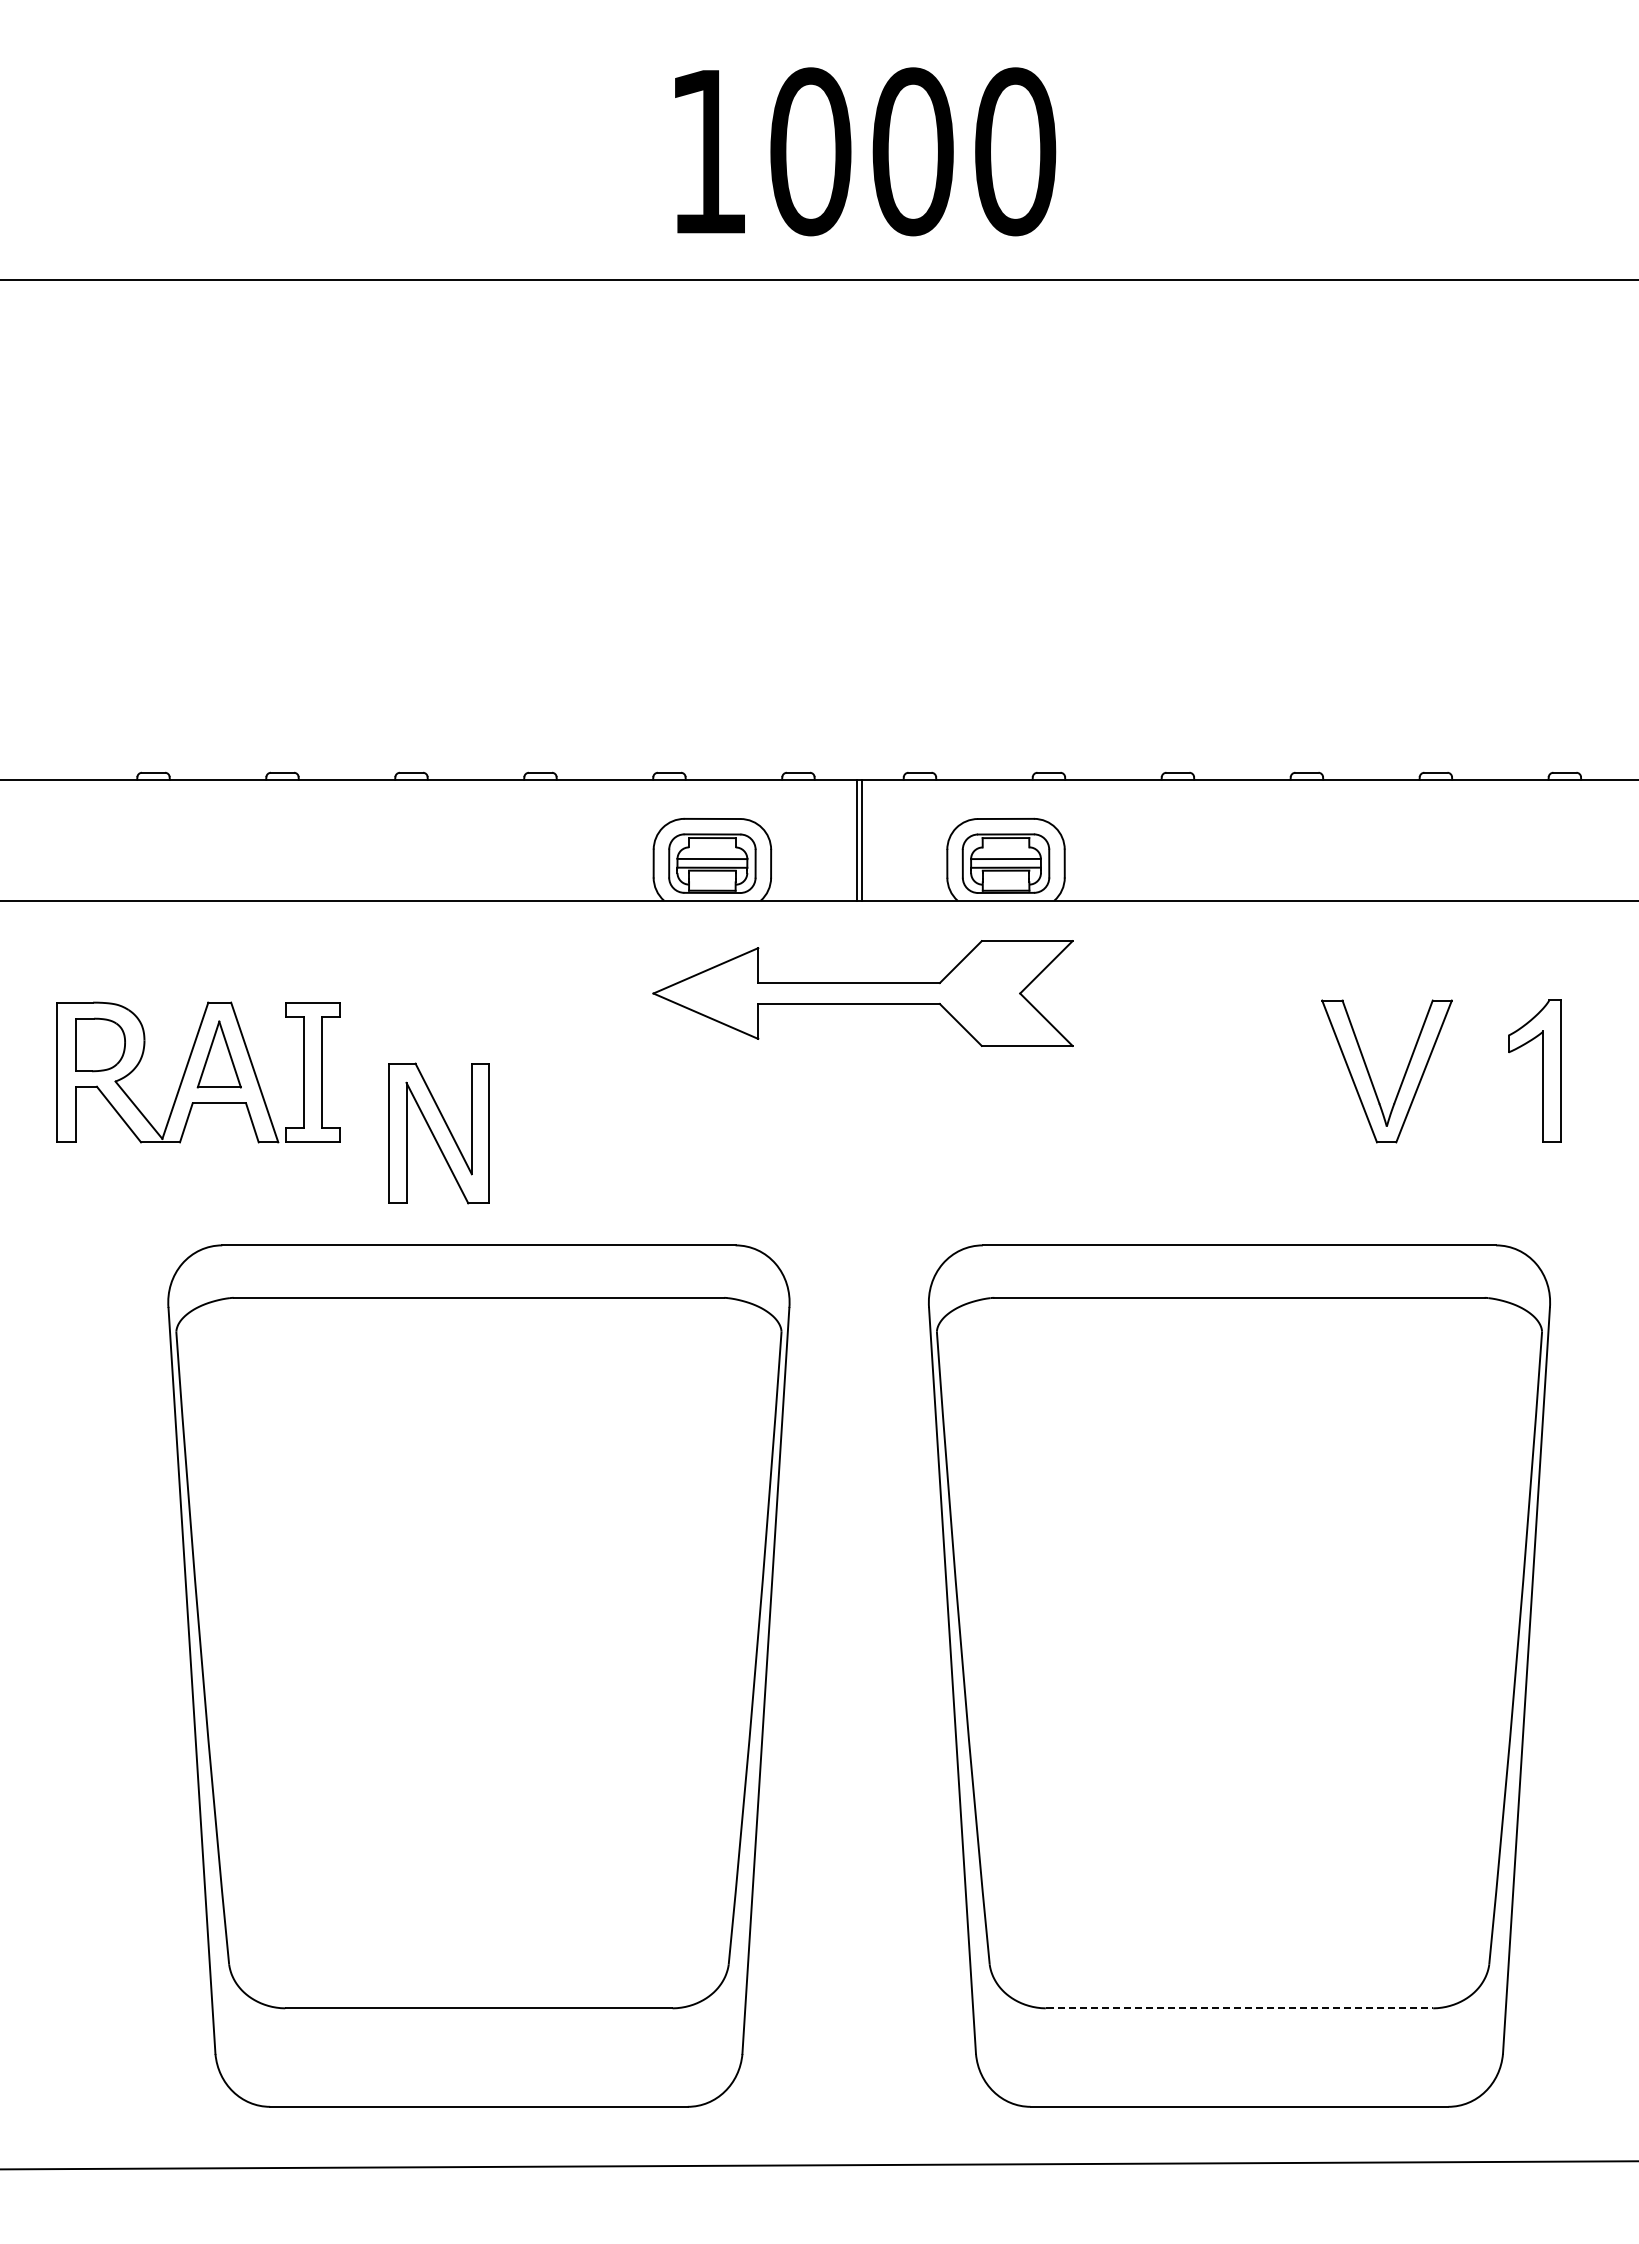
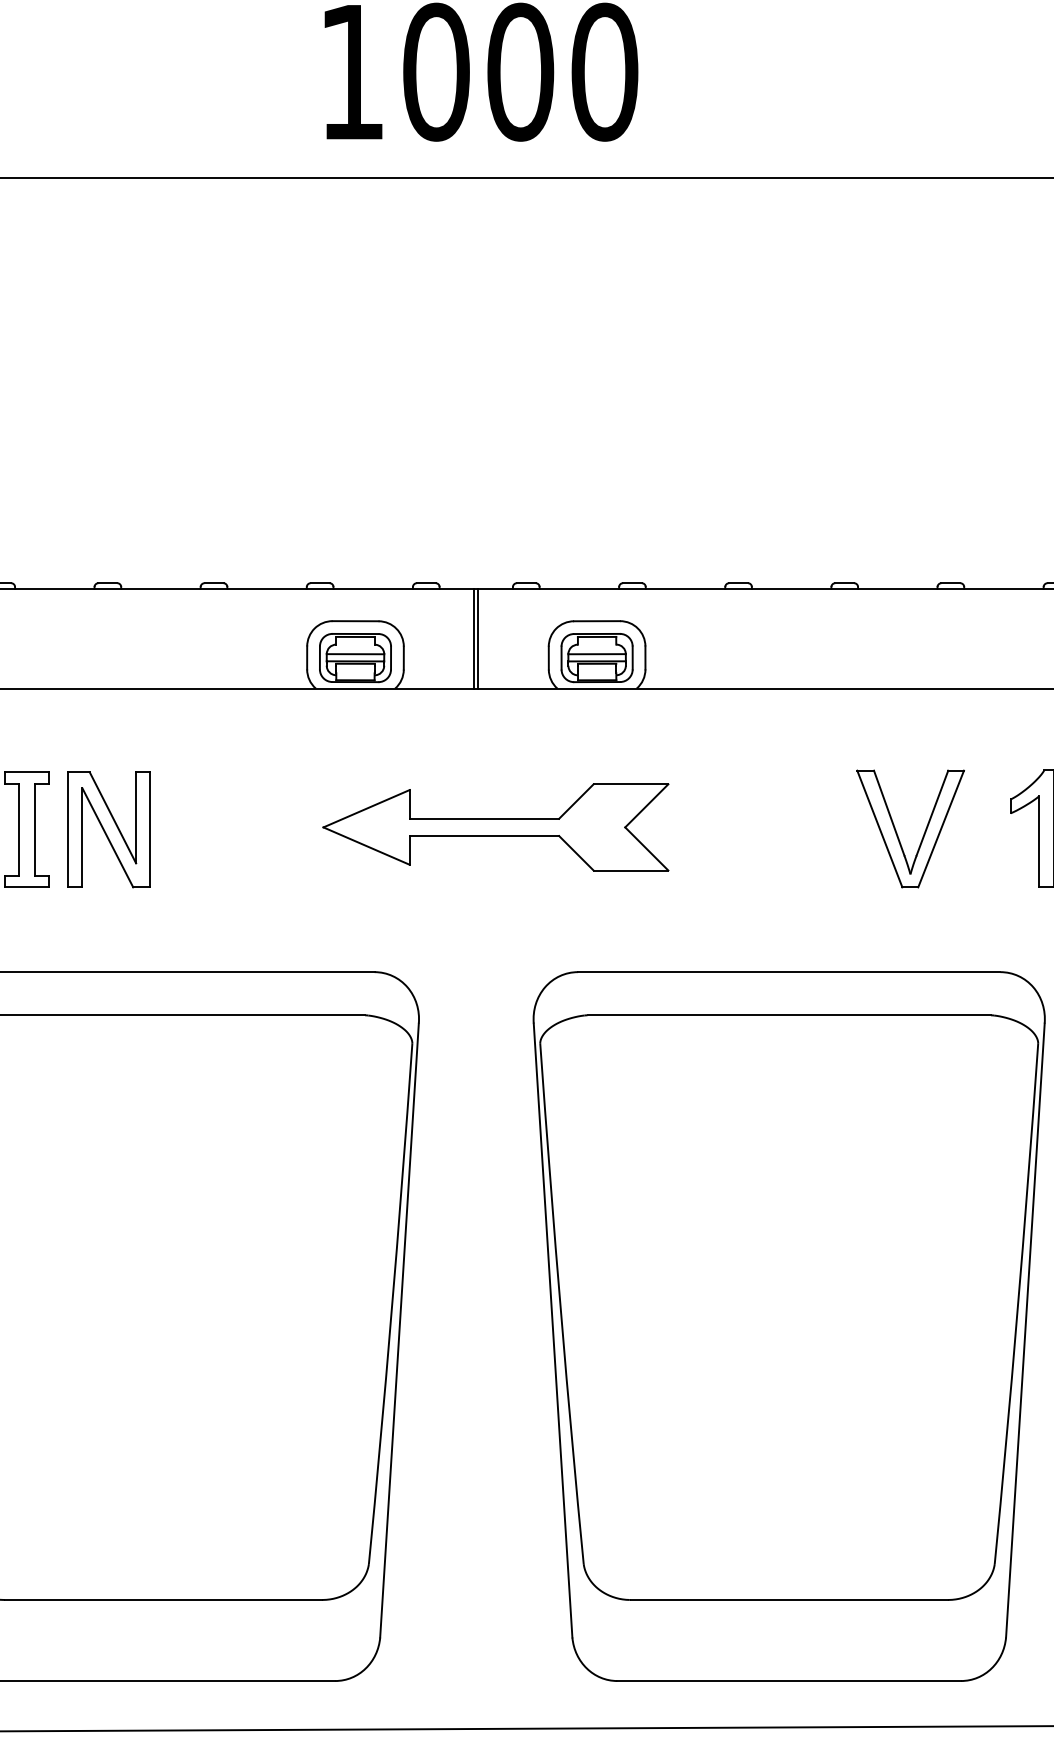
part: (862, 993) -> (495, 827), moved
part: (438, 1133) -> (108, 829), moved
line: (1239, 2008) -> (789, 1600), dashed -> solid

